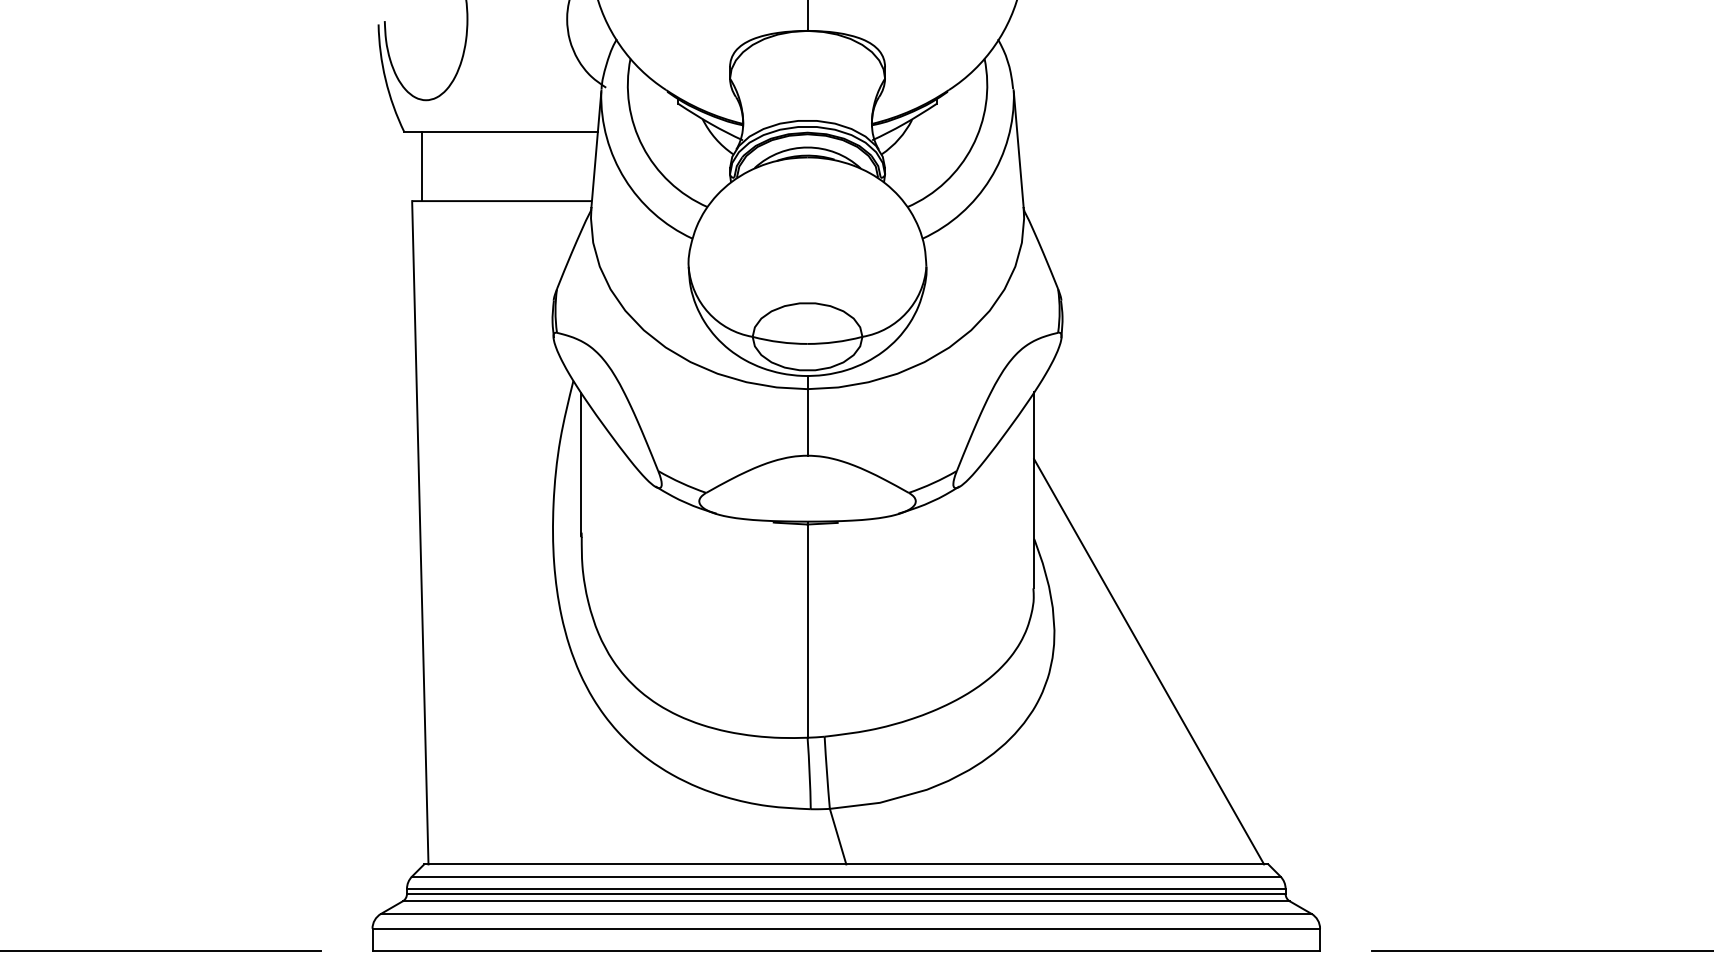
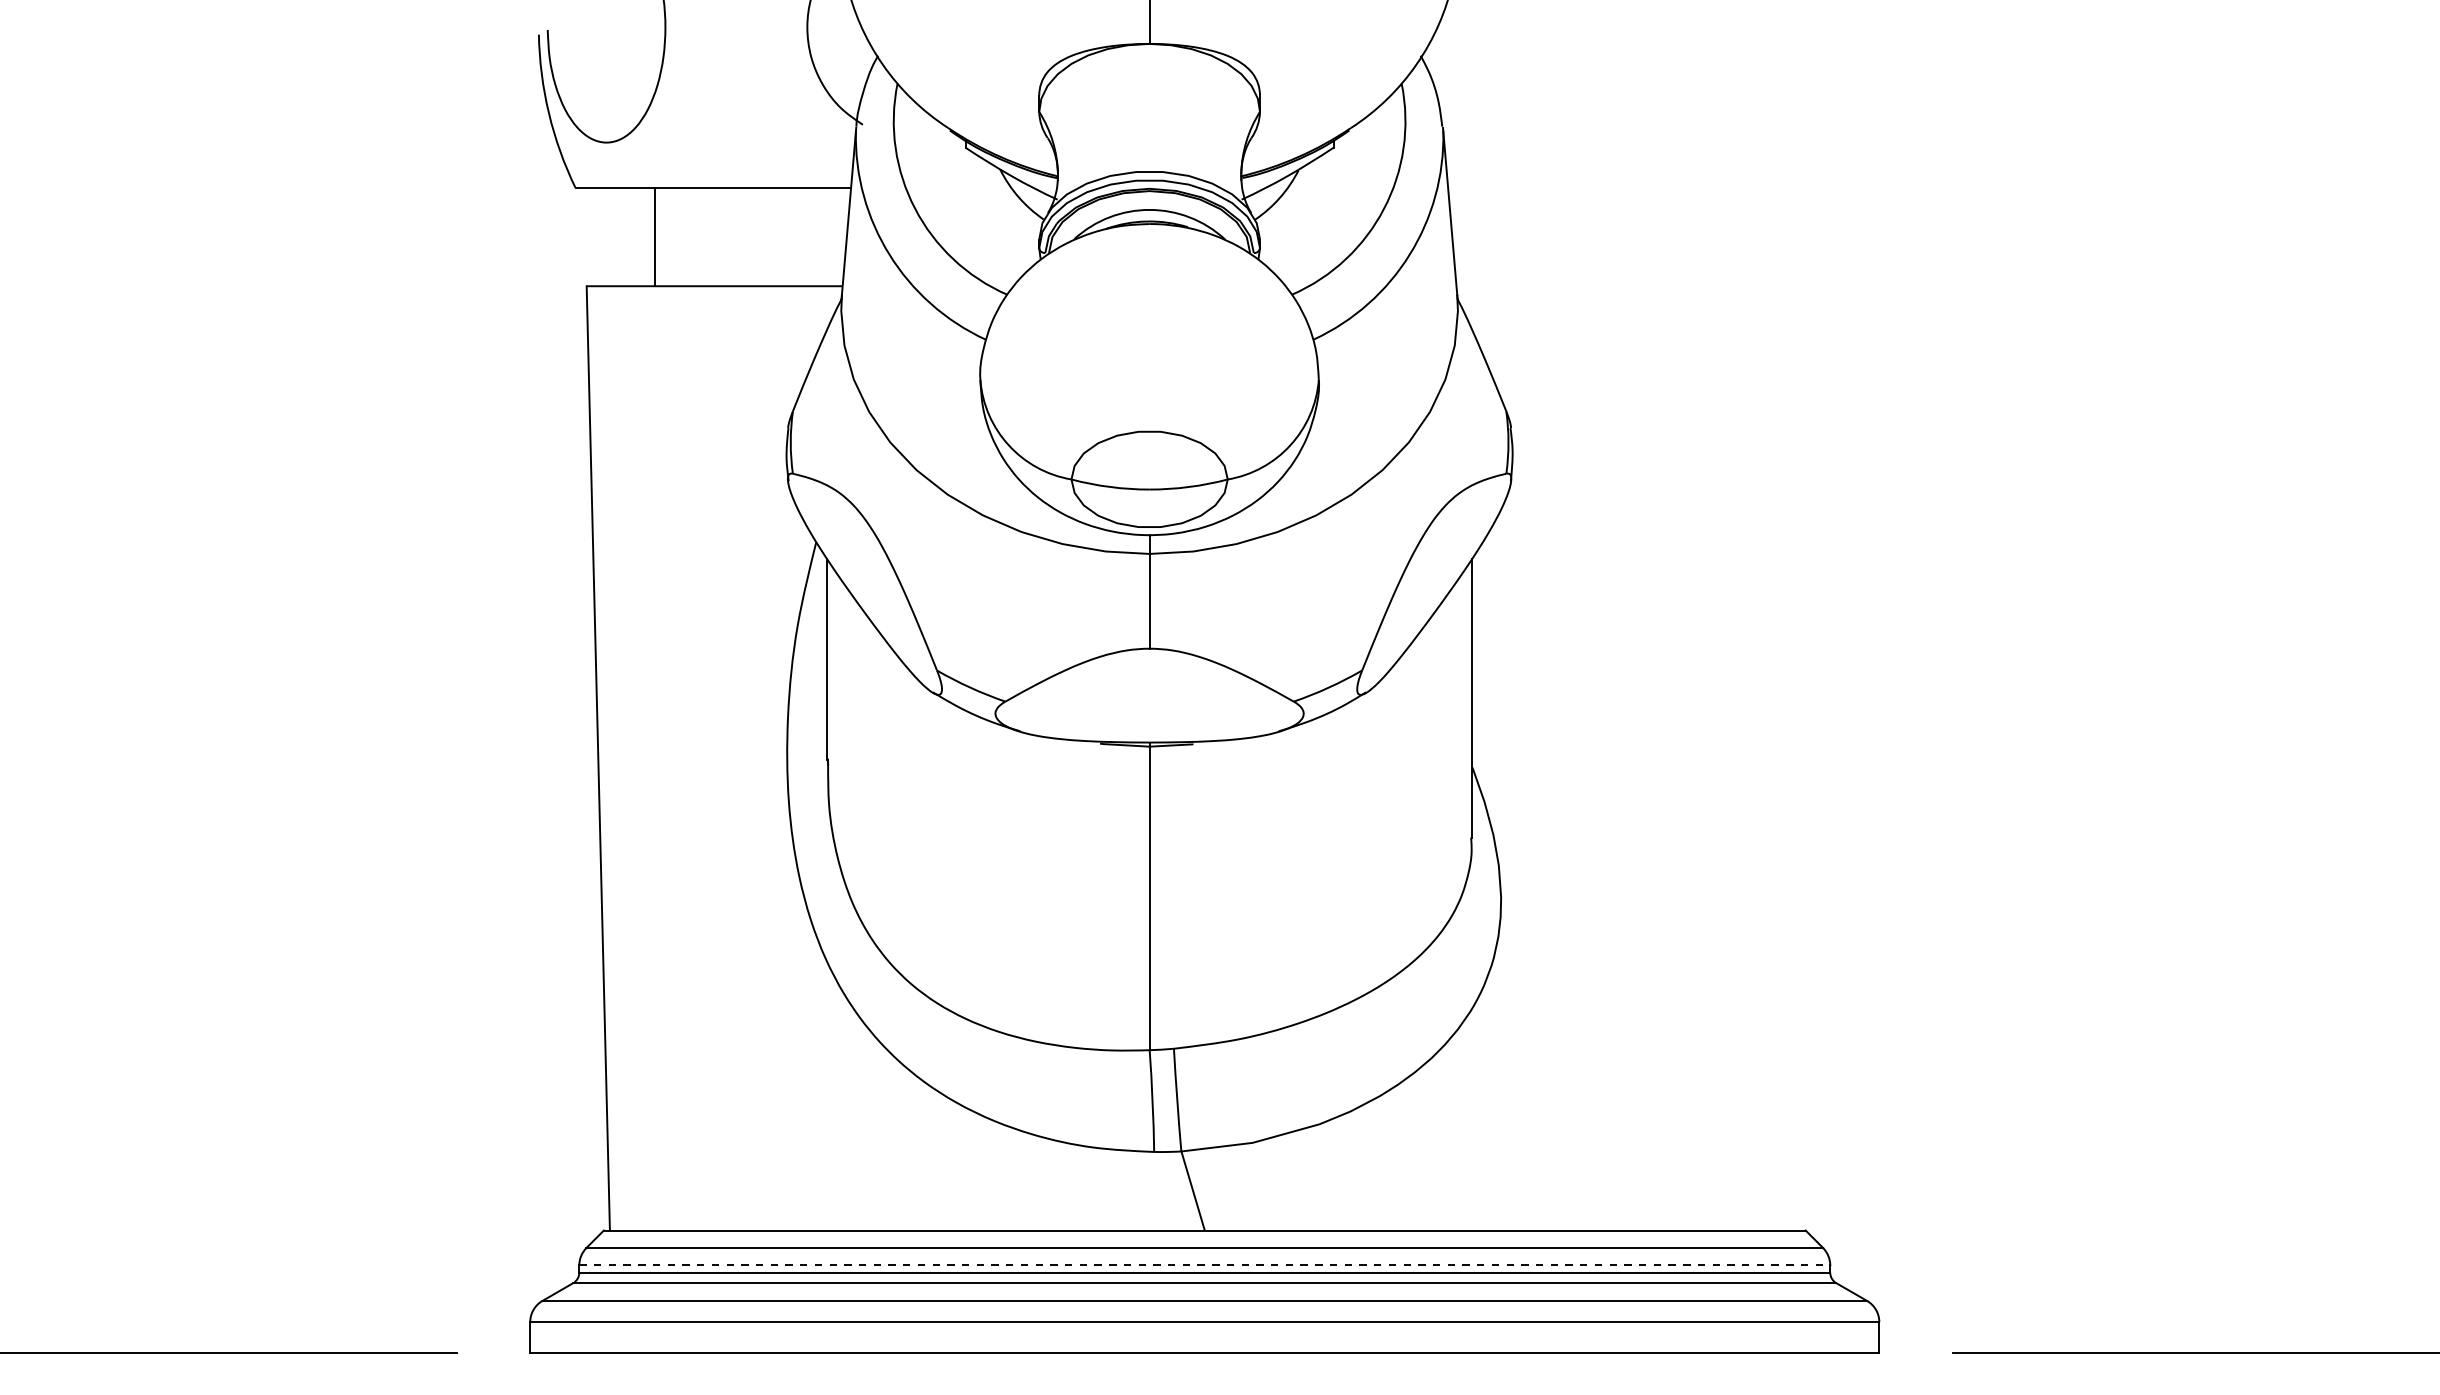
line: (422, 166) -> (655, 237), moved
line: (1148, 661) -> (1635, 941), removed
line: (846, 888) -> (1205, 1265), solid -> dashed

